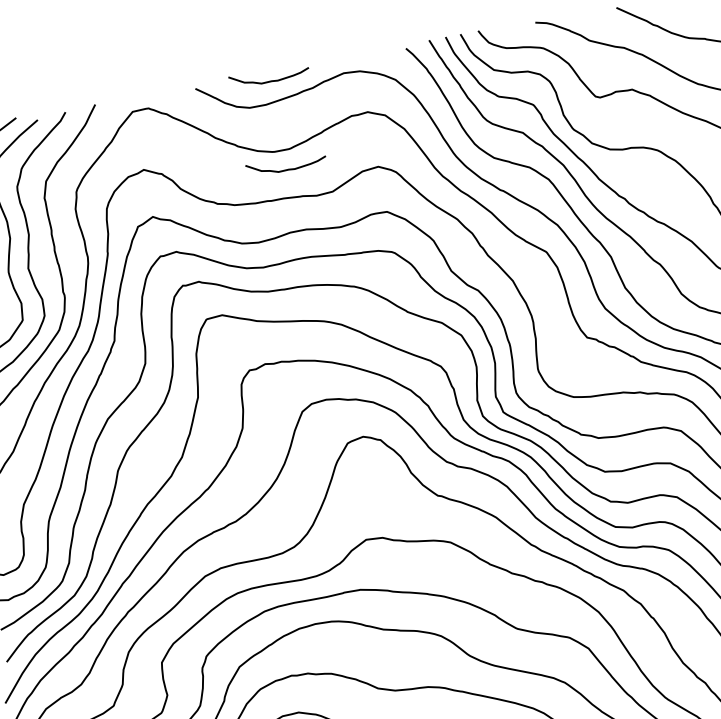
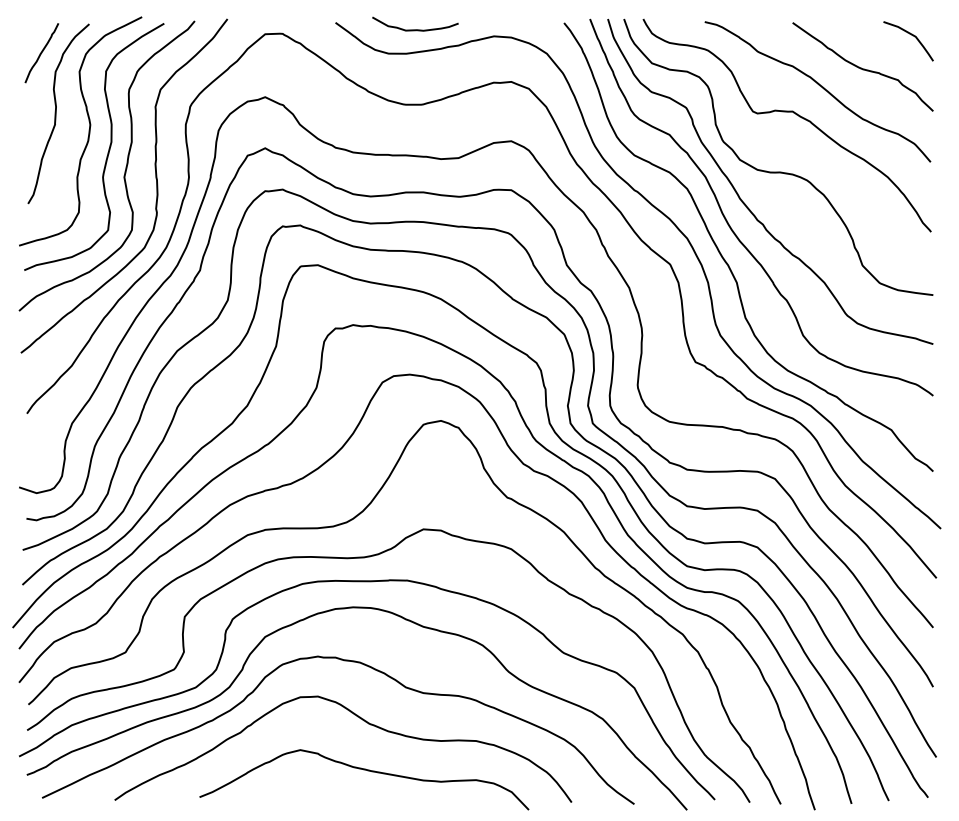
curve: (287, 169) -> (415, 125), removed

